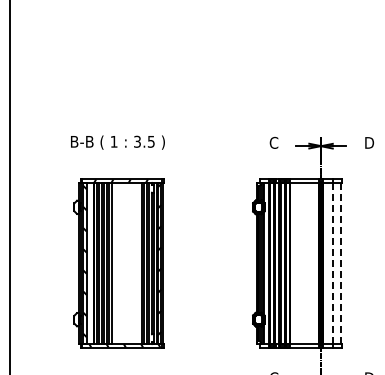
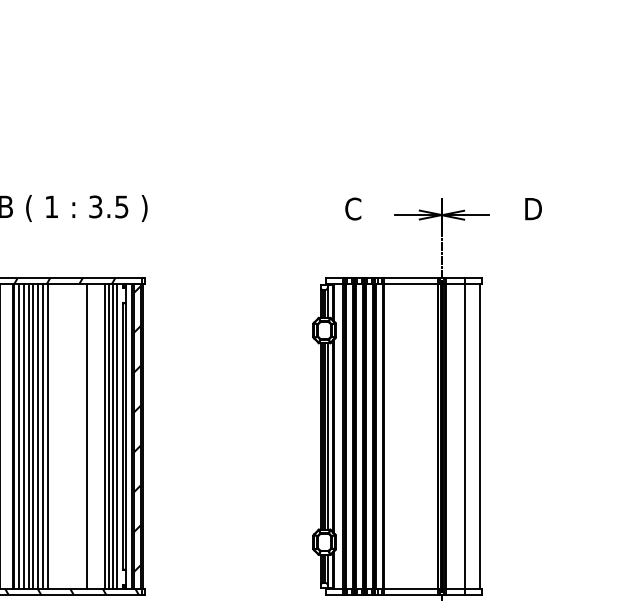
line: (132, 263) -> (86, 436), added
line: (333, 263) -> (465, 436), dashed -> solid
line: (341, 263) -> (480, 436), dashed -> solid

